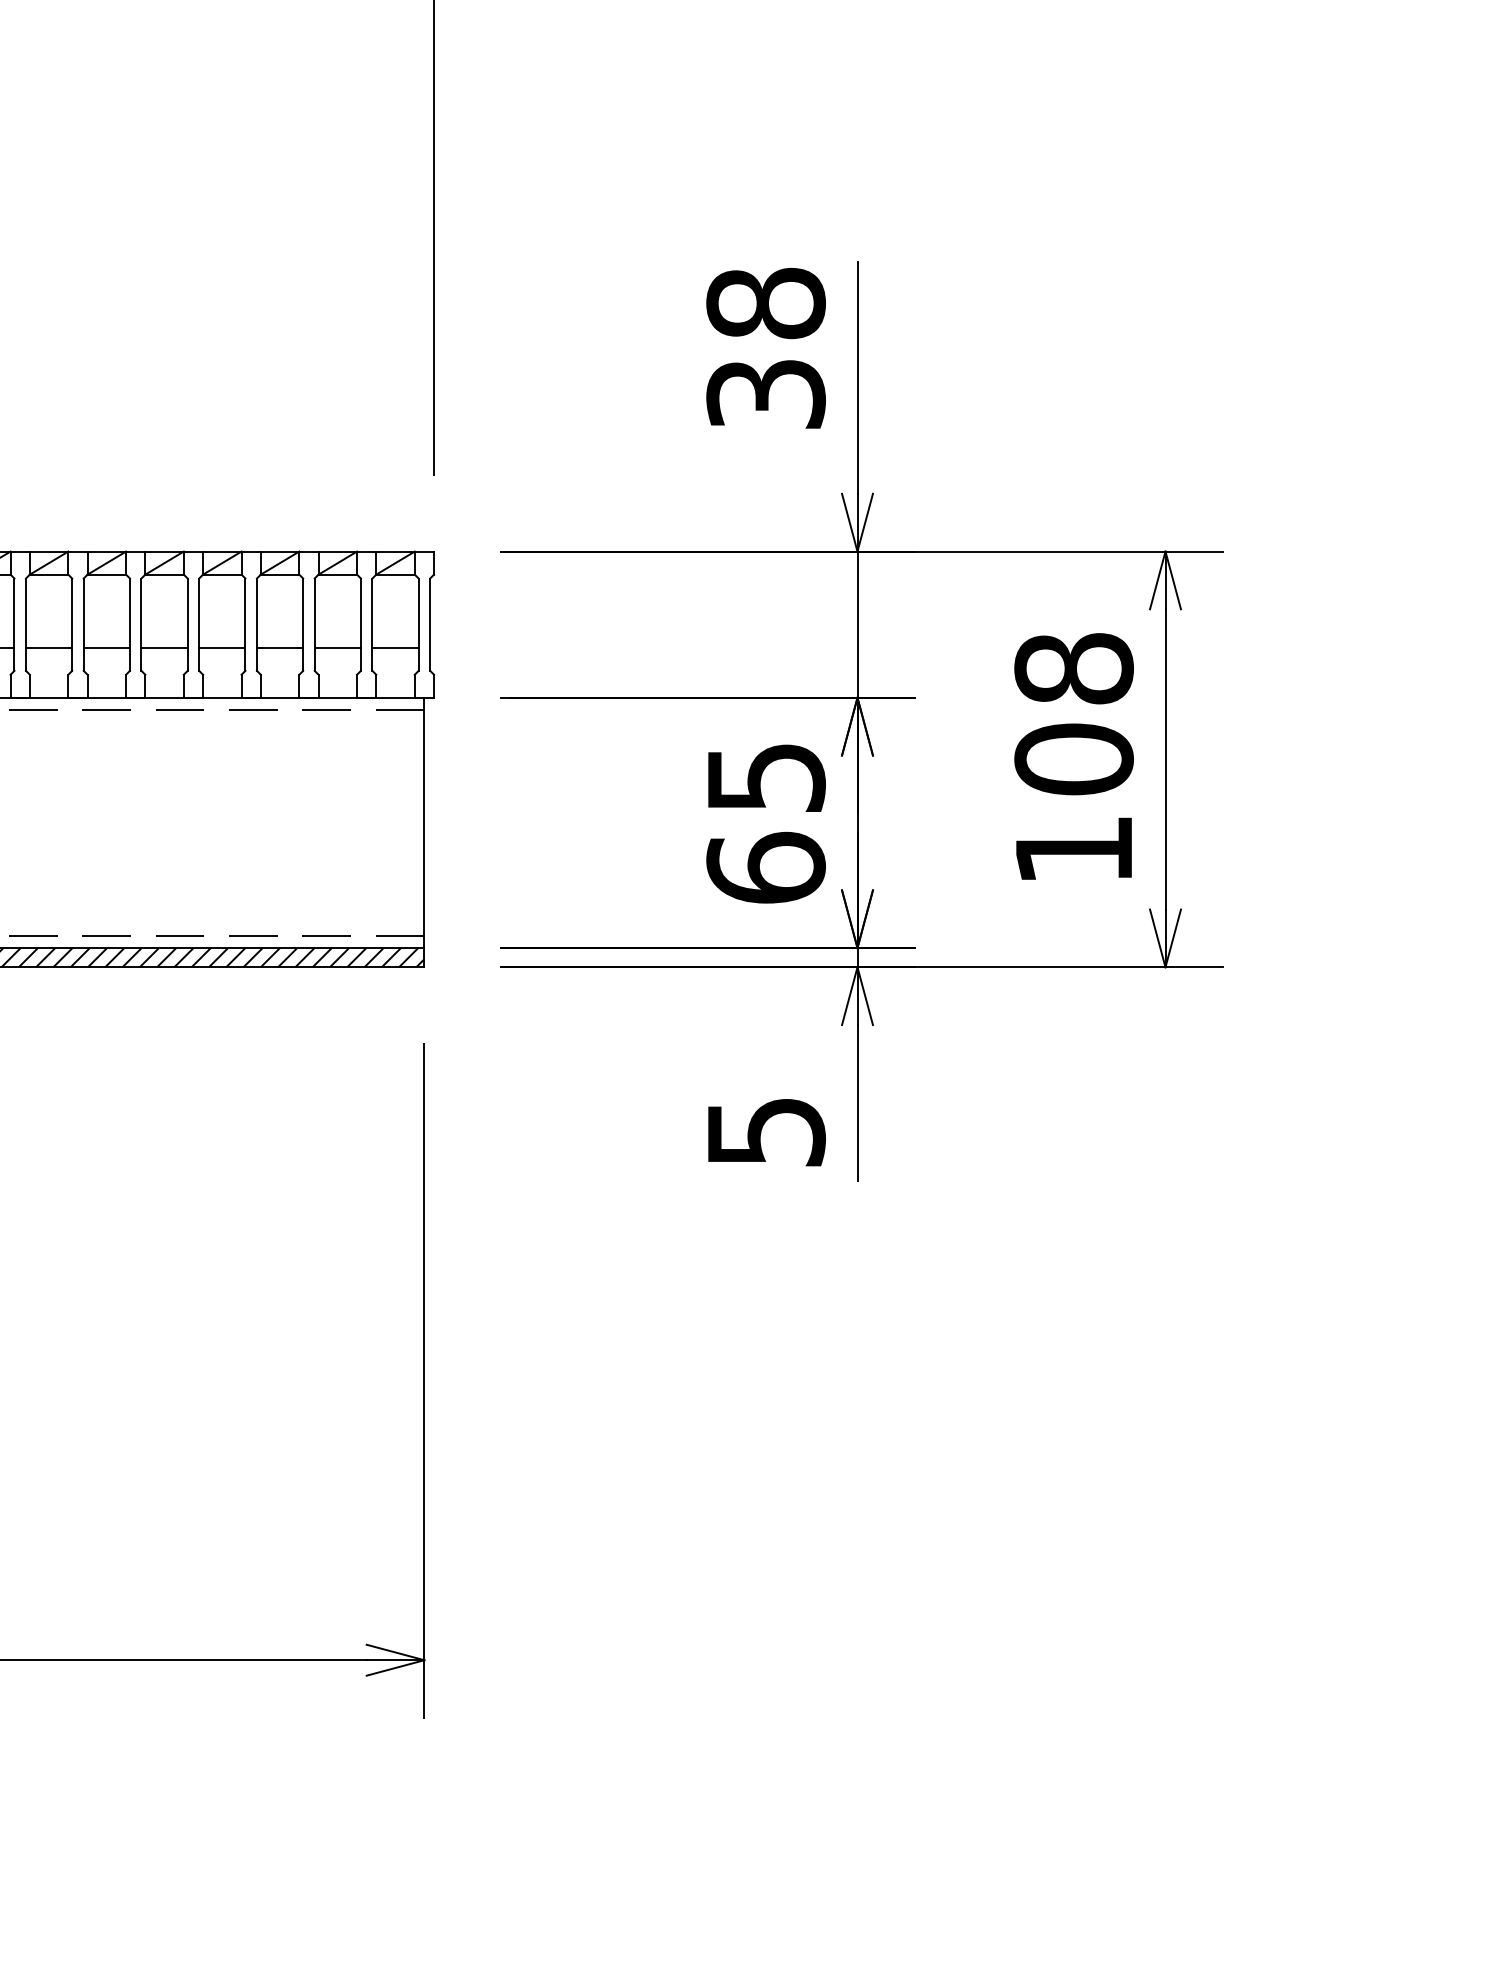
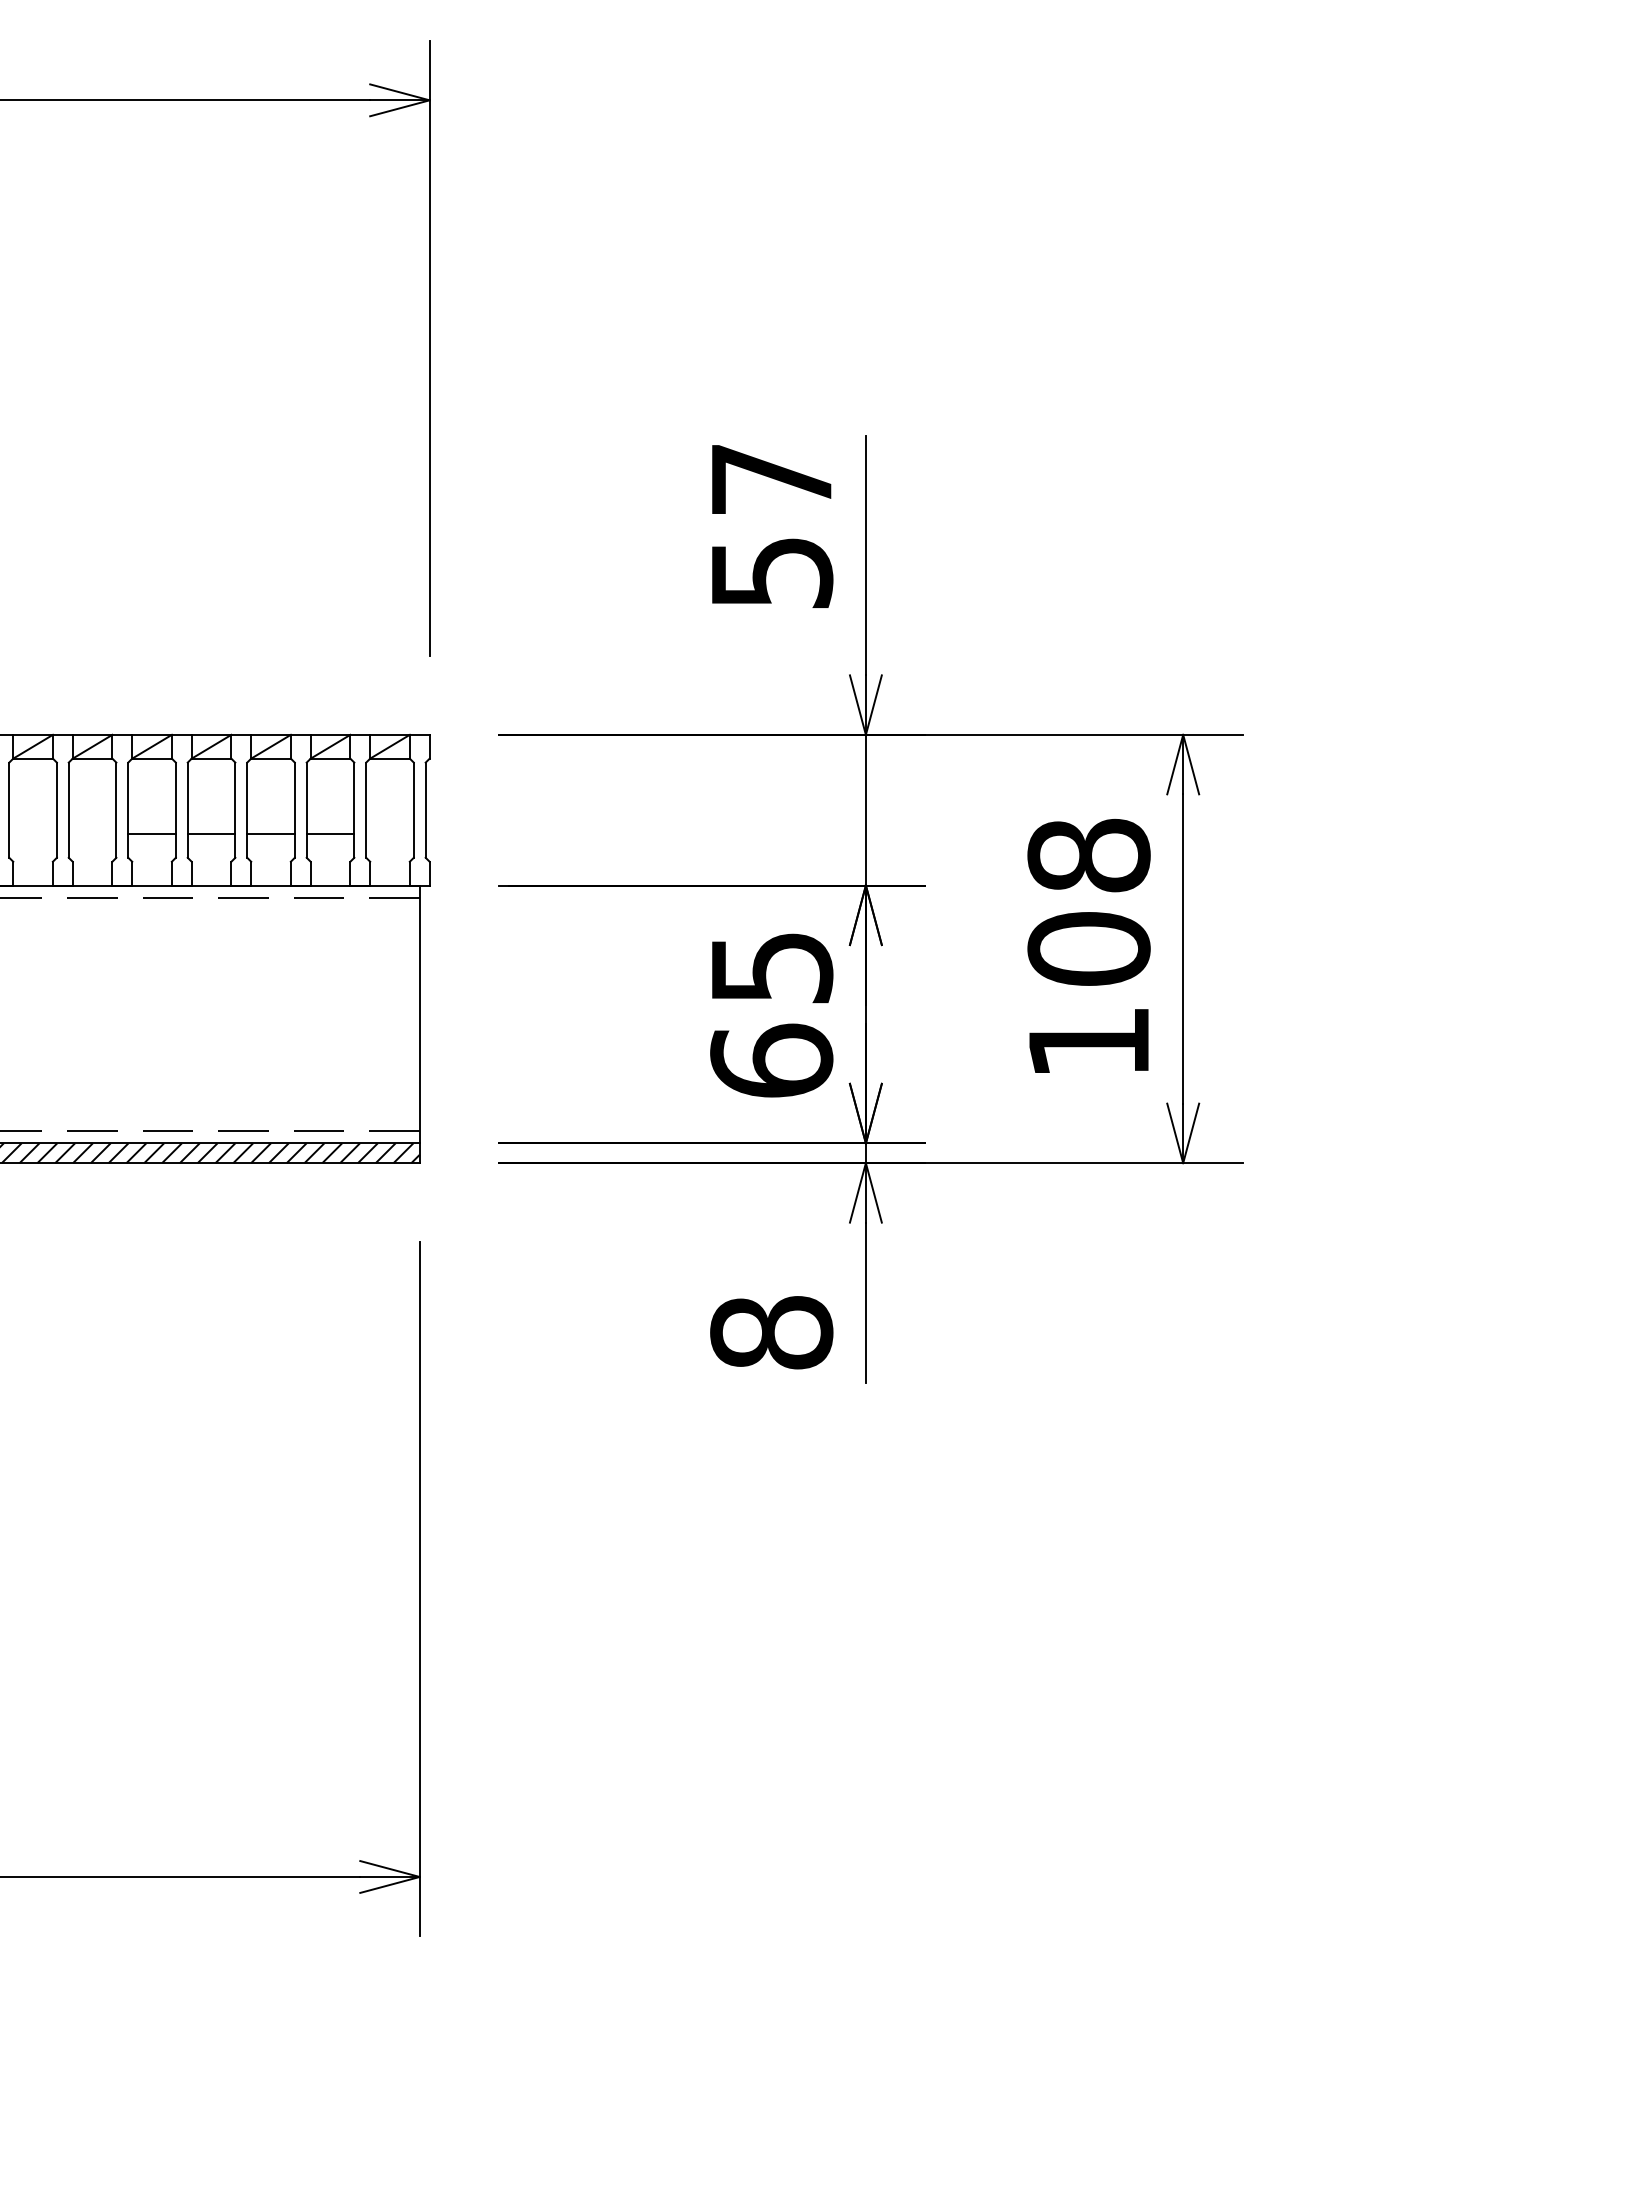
text: (765, 348) -> (771, 525), 38 -> 57
line: (48, 648) -> (32, 834), removed
line: (106, 648) -> (92, 834), removed
line: (395, 648) -> (389, 834), removed
text: (765, 1131) -> (771, 1332), 5 -> 8

